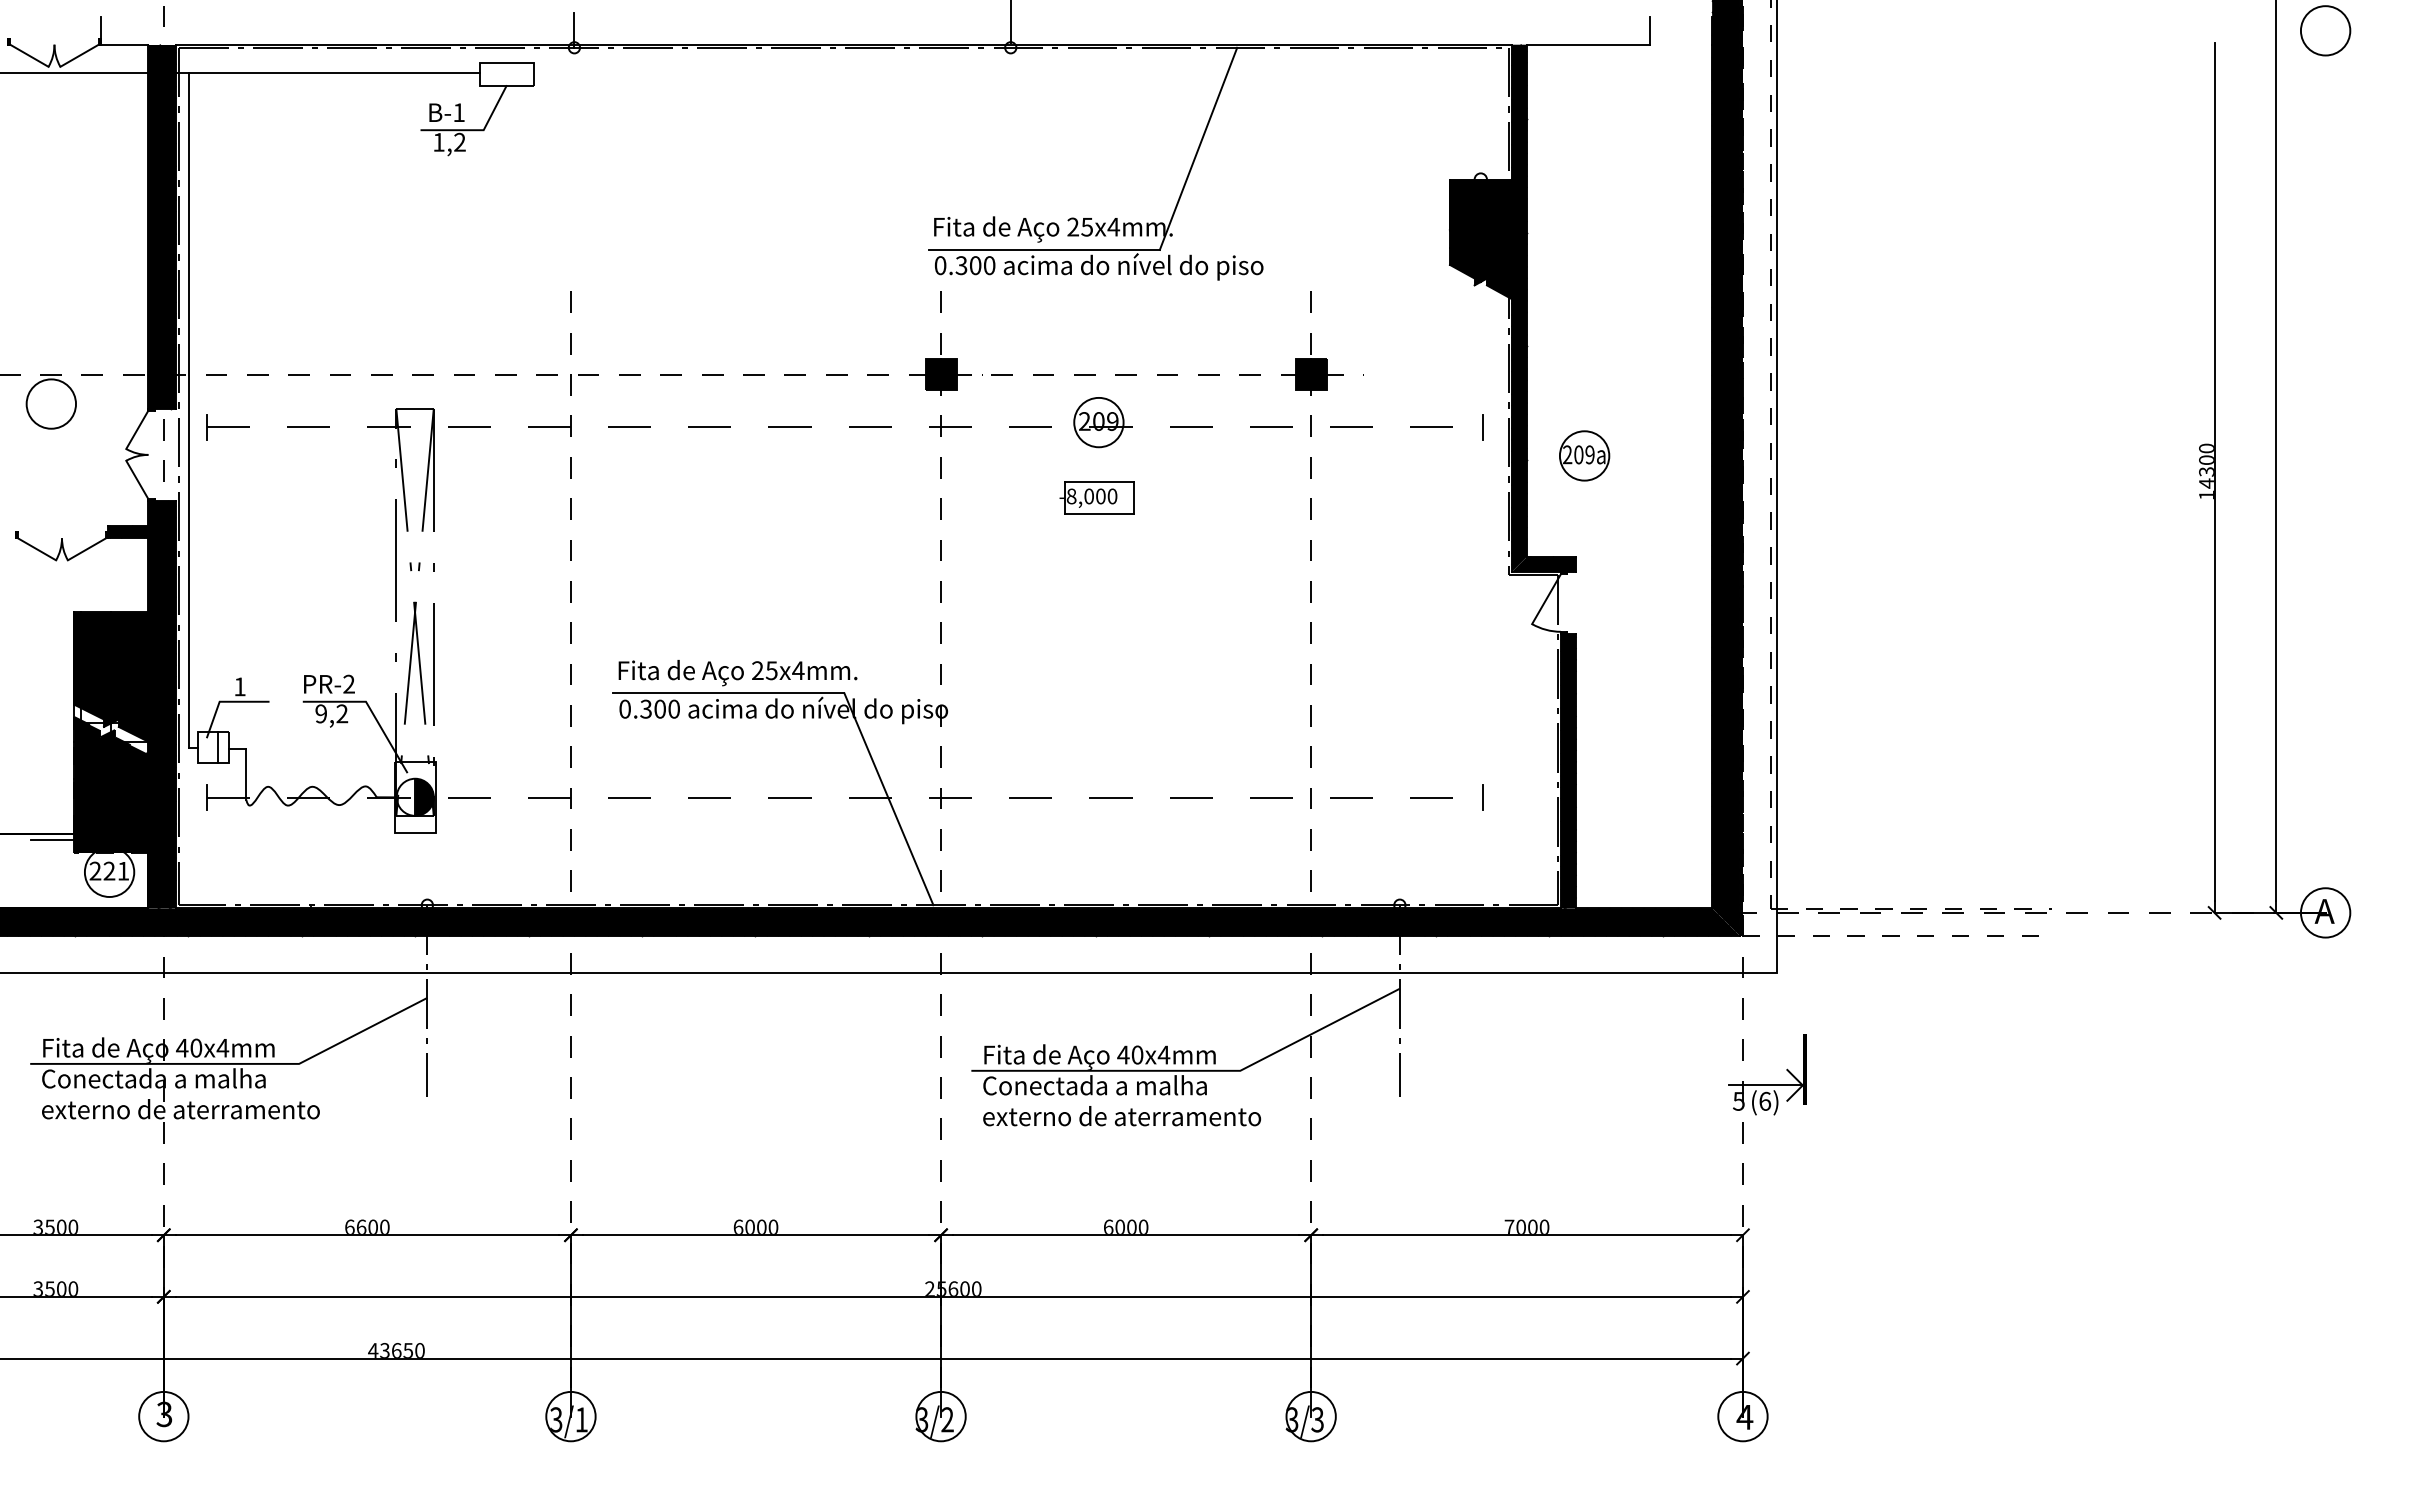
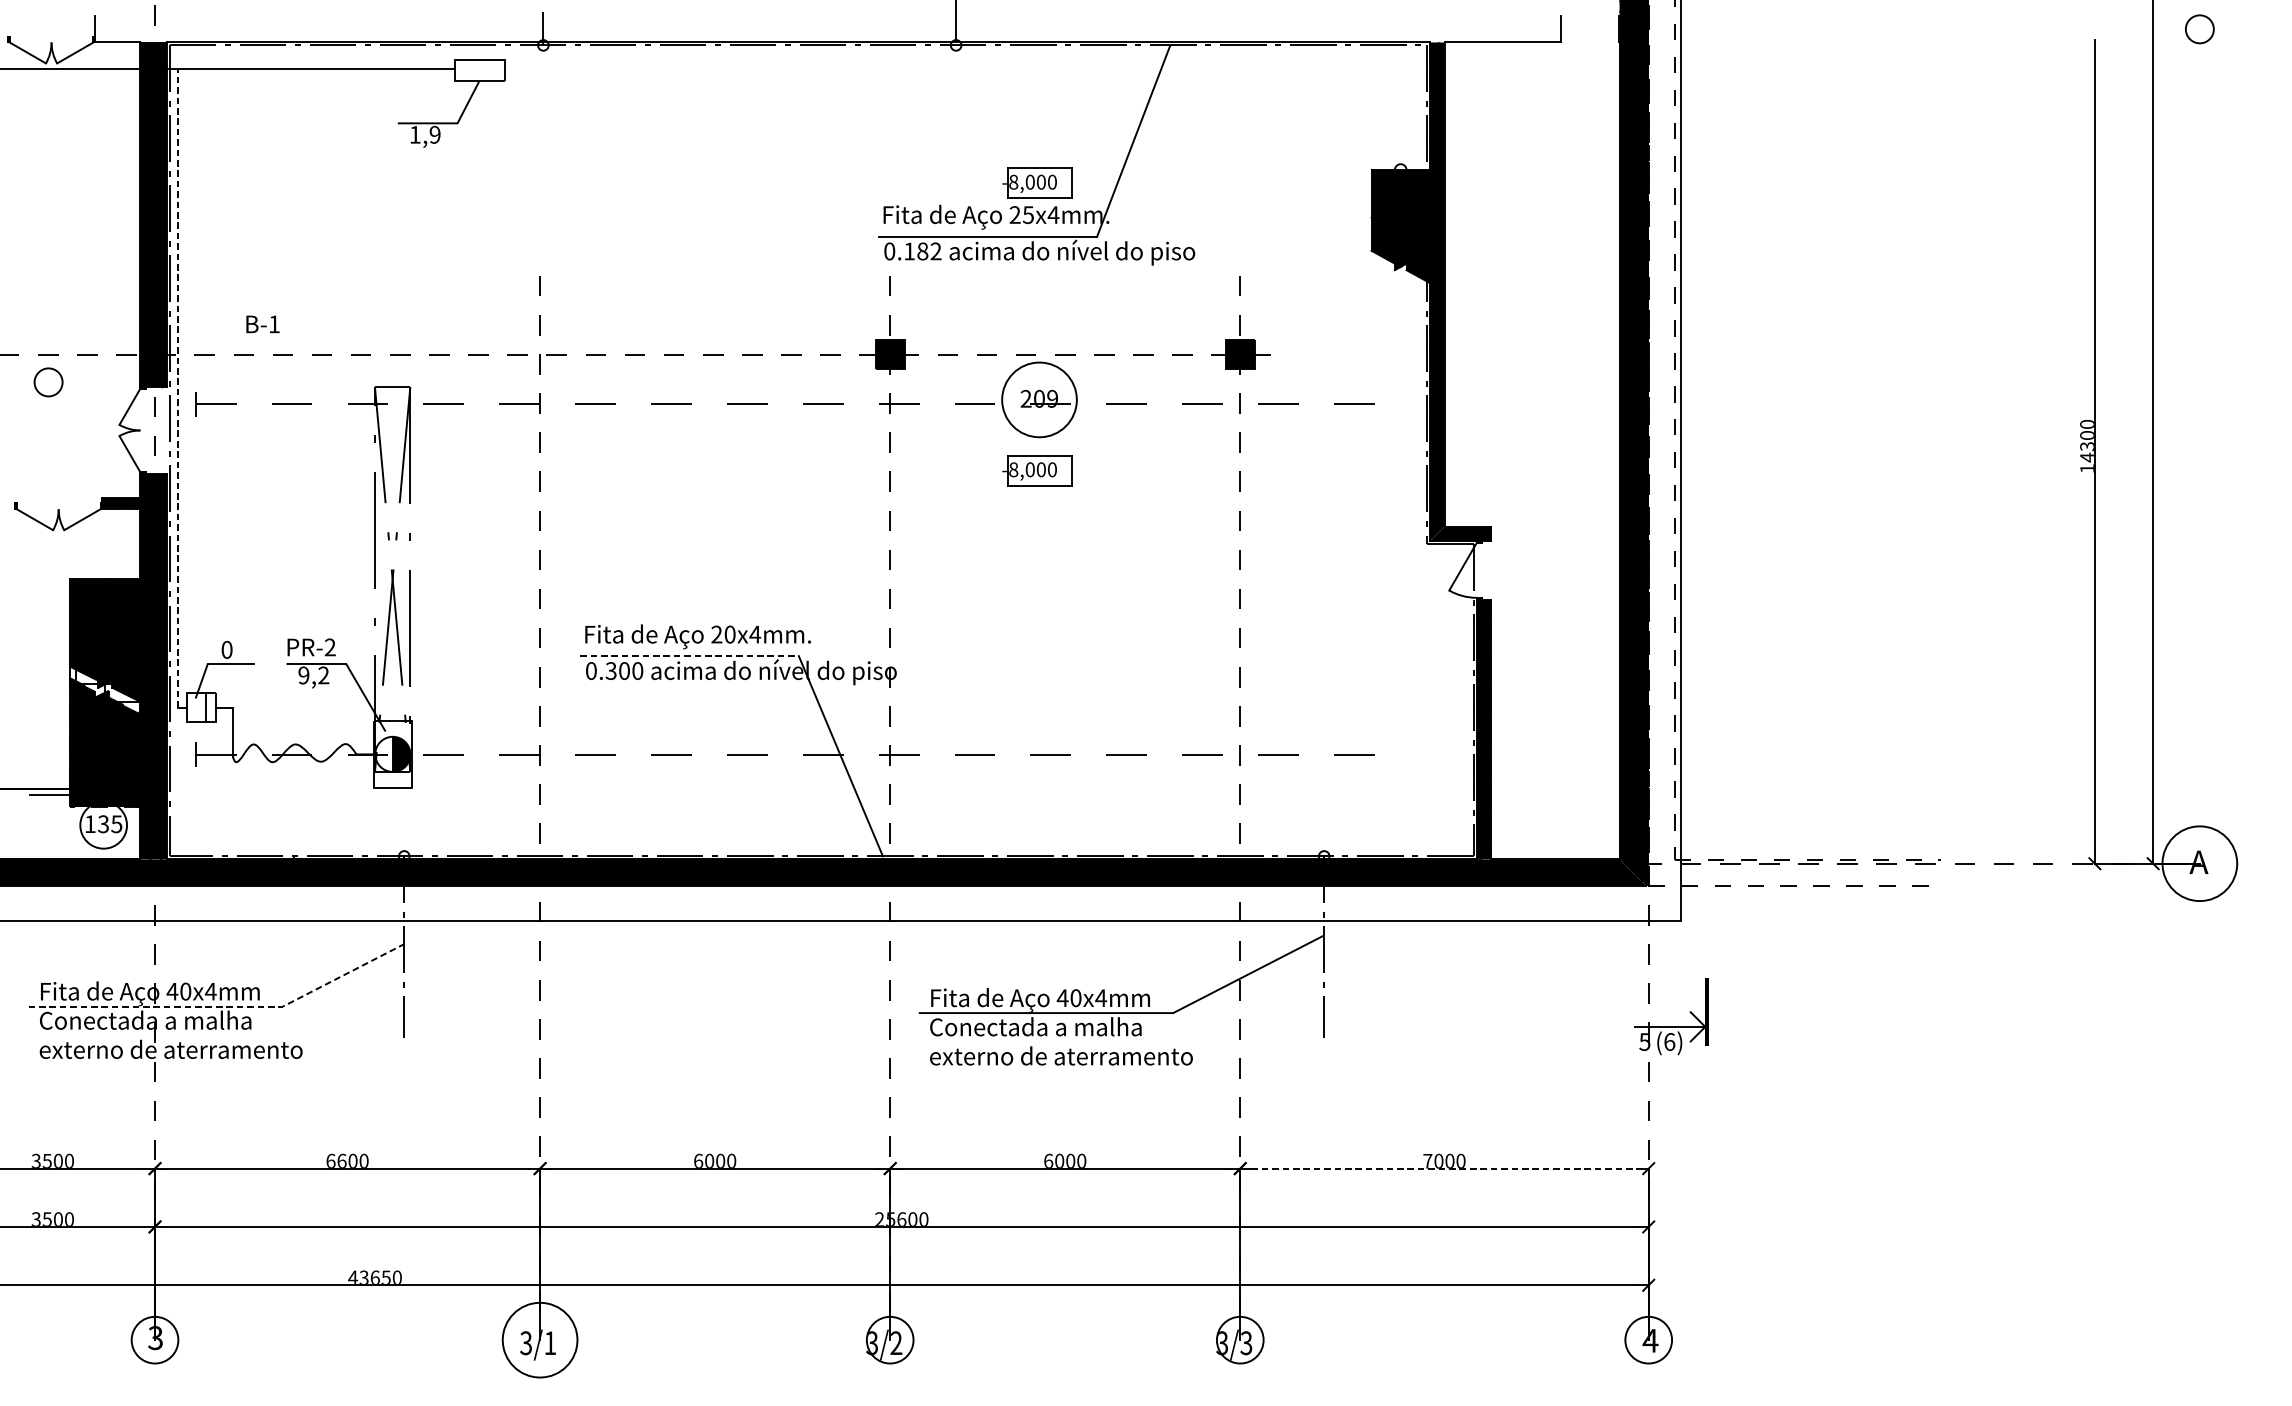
circle: (2325, 30) -> (2199, 29), size x0.6
text: (446, 112) -> (262, 324), moved
text: (459, 142) -> (434, 134), 1,2 -> 1,9
part: (1096, 193) -> (1037, 183), added
text: (975, 265) -> (922, 251), 0.300 -> 0.182
circle: (51, 403) -> (48, 381), size x0.6
line: (188, 410) -> (178, 388), solid -> dashed
circle: (1098, 422) -> (1039, 399), size x1.6
line: (1483, 427) -> (1403, 404), removed
part: (1584, 455) -> (1498, 431), removed
text: (771, 670) -> (729, 634), 25 -> 20
text: (239, 686) -> (226, 649), 1 -> 0
line: (728, 693) -> (689, 656), solid -> dashed
line: (1483, 797) -> (1403, 754), removed
text: (109, 870) -> (103, 823), 221 -> 135
circle: (2325, 912) -> (2199, 863), size x1.6
line: (238, 1063) -> (225, 1006), solid -> dashed
line: (1527, 1235) -> (1444, 1168), solid -> dashed
circle: (570, 1416) -> (539, 1340), size x1.6

